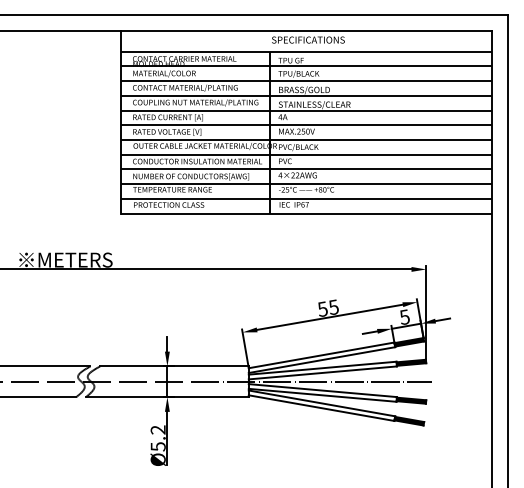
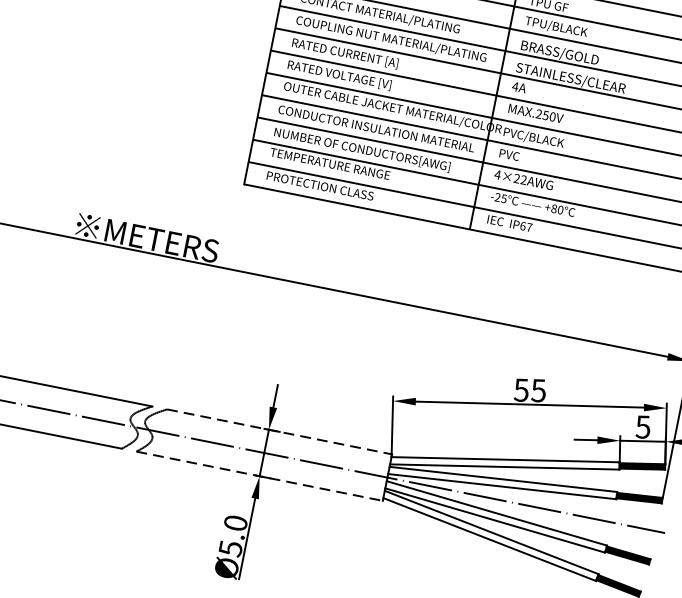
line: (174, 366) -> (279, 432), solid -> dashed
line: (167, 397) -> (259, 476), solid -> dashed
text: (157, 429) -> (234, 522), Ø5.2 -> Ø5.0

